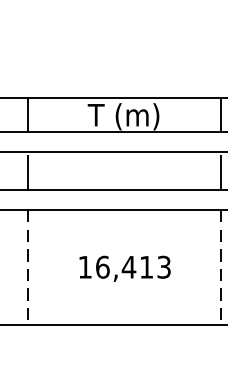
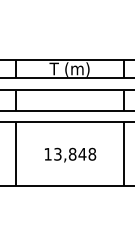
text: (134, 265) -> (75, 153), 16,413 -> 13,848
line: (28, 267) -> (16, 154), dashed -> solid
line: (221, 267) -> (124, 154), dashed -> solid

